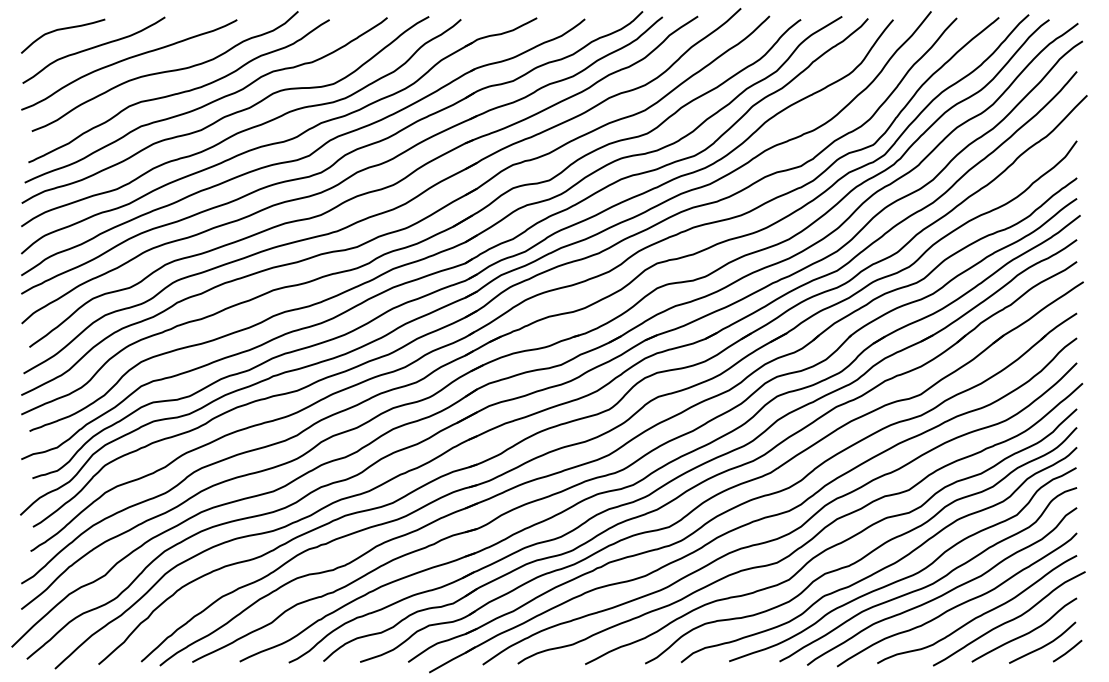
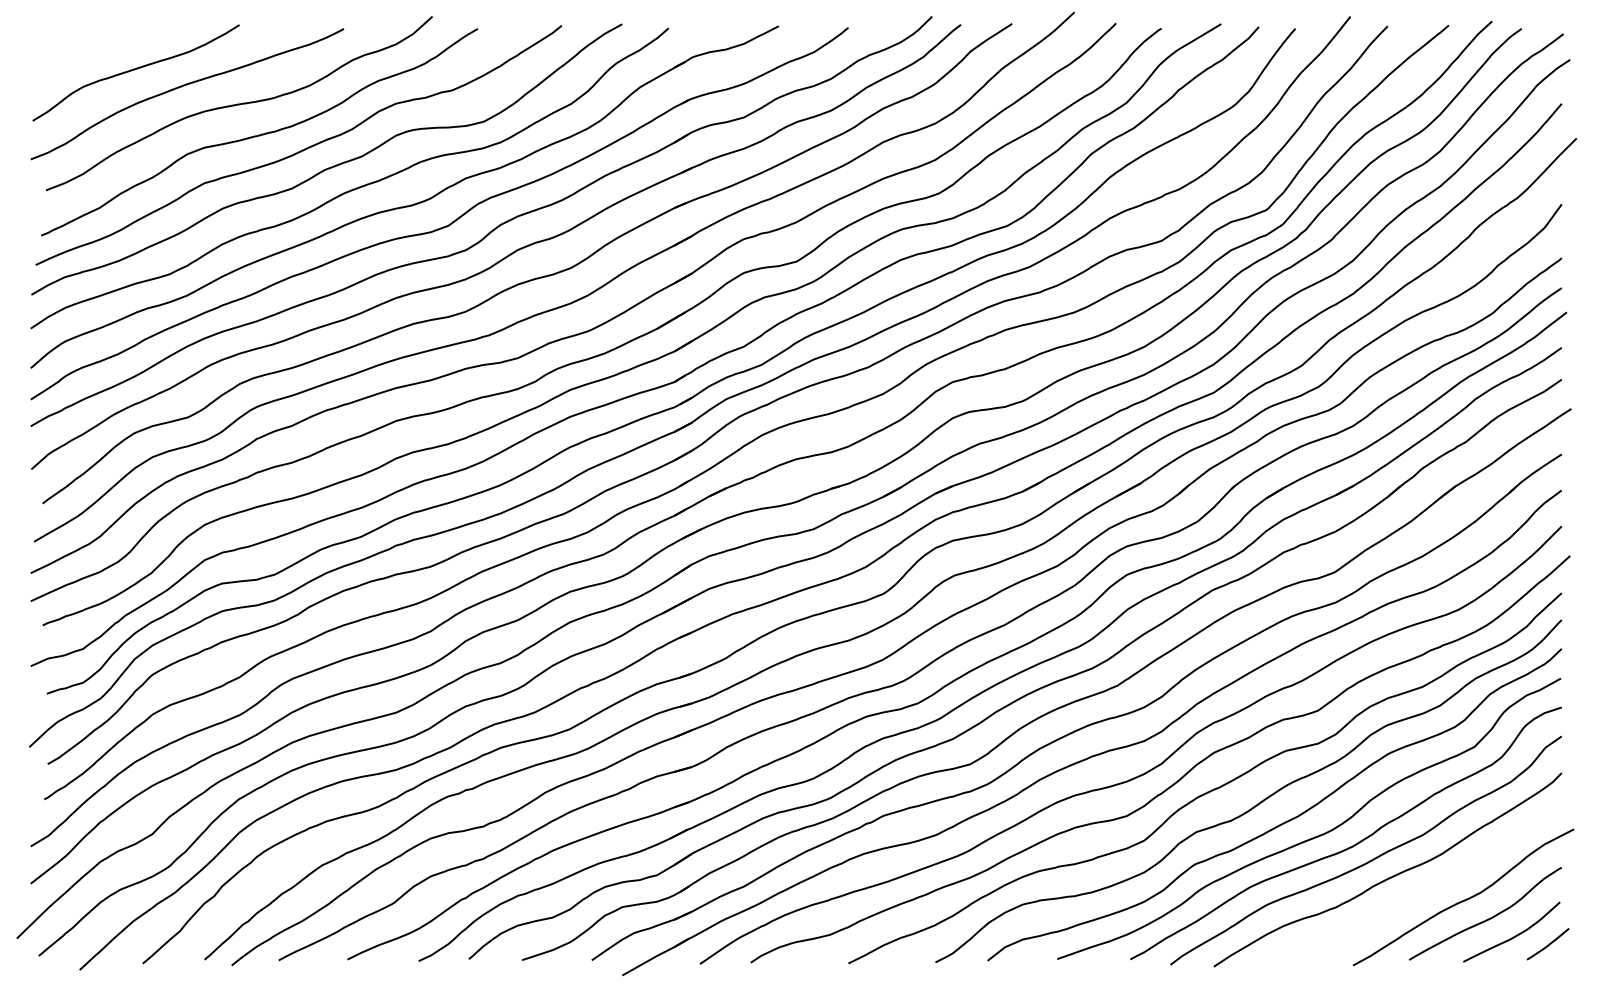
curve: (61, 30) -> (89, 44), removed
curve: (980, 614) -> (1421, 891), removed

